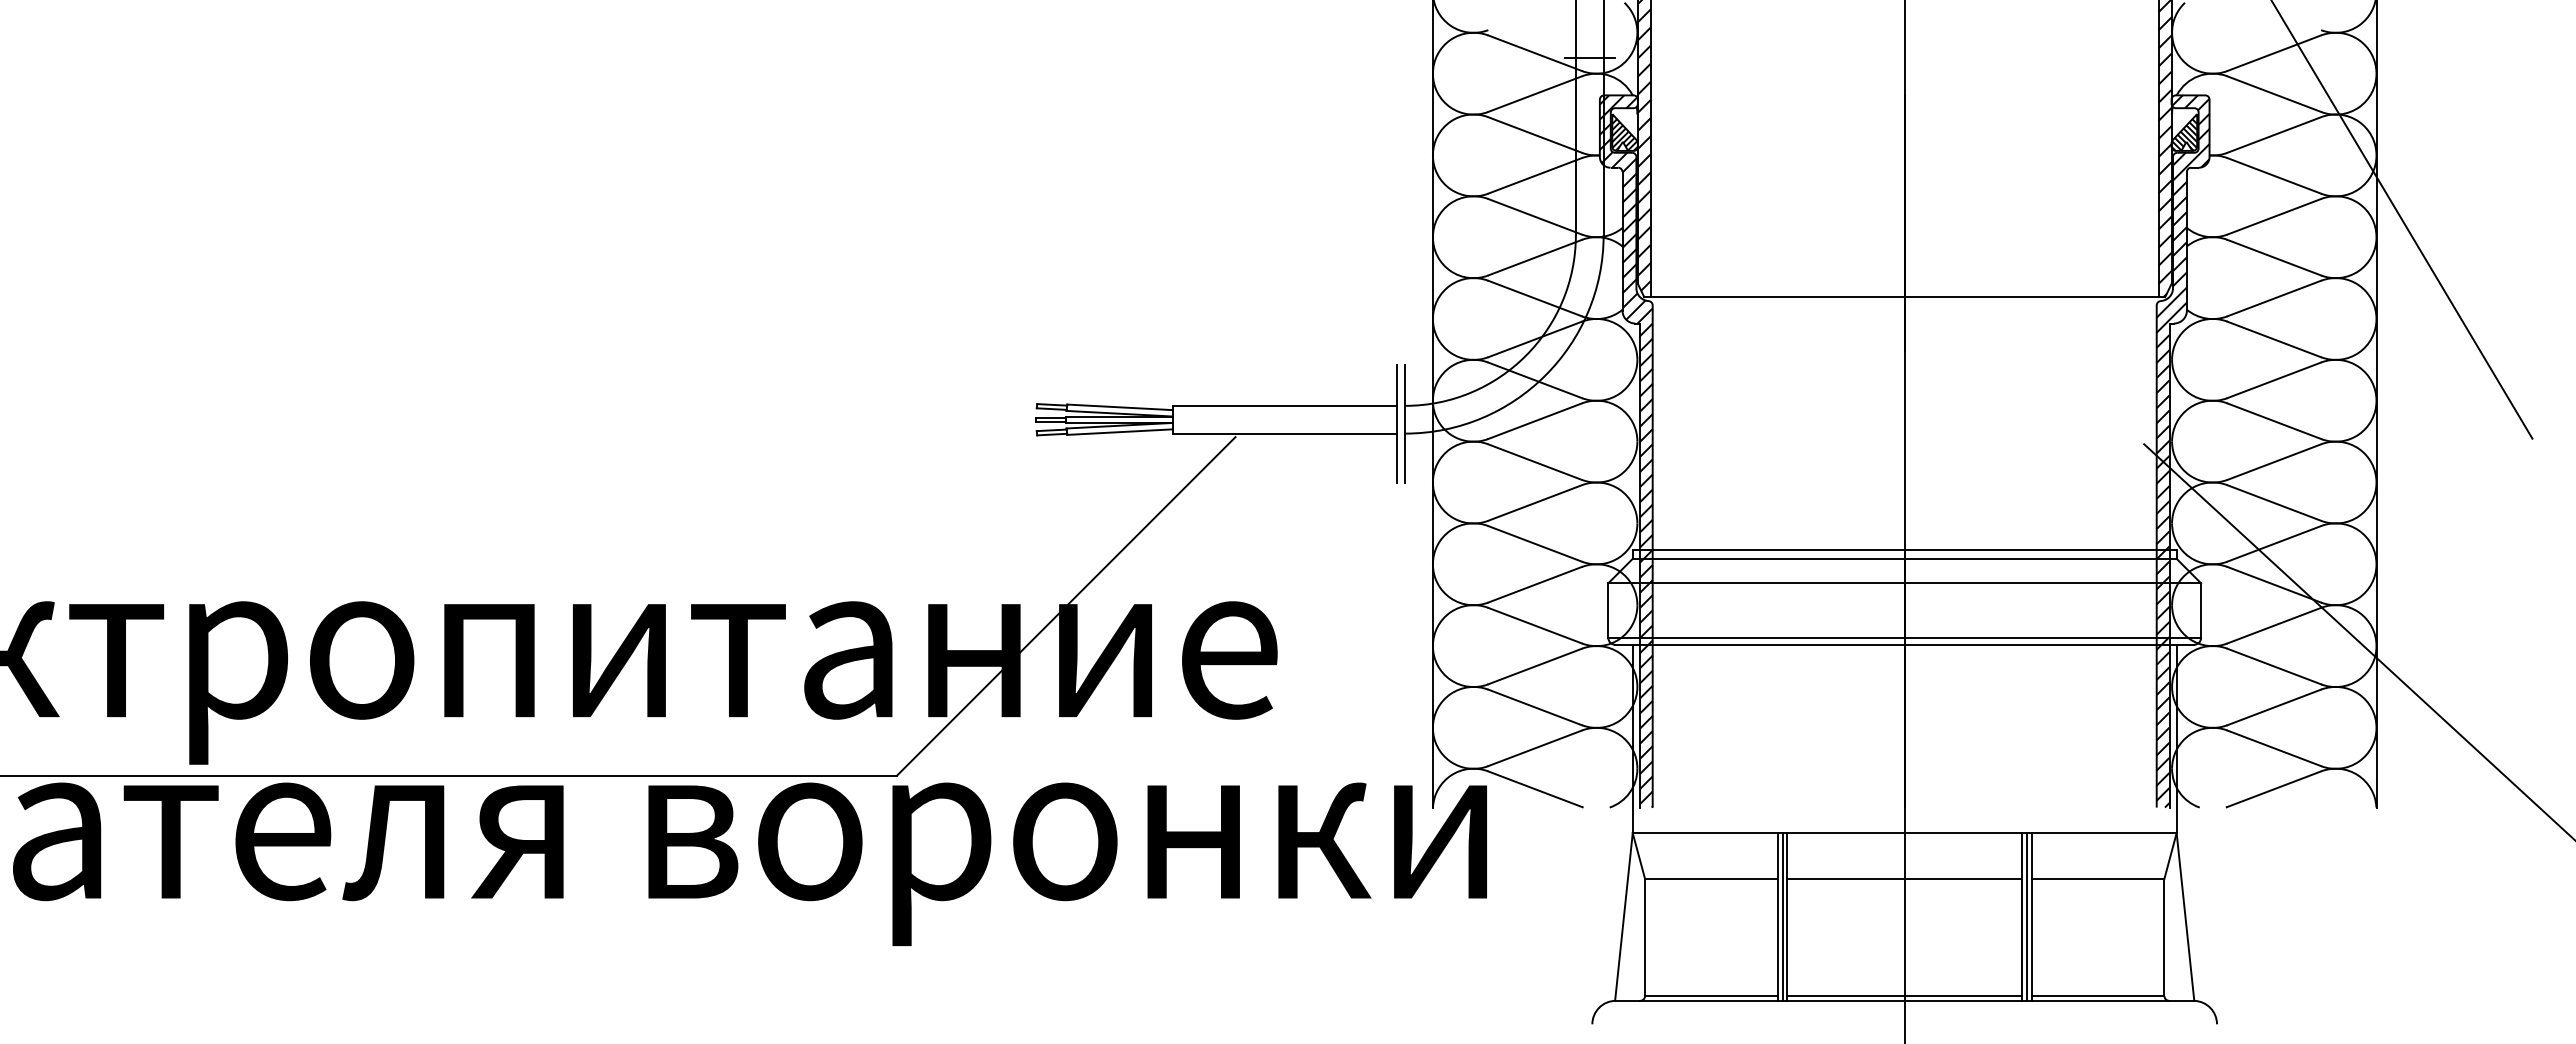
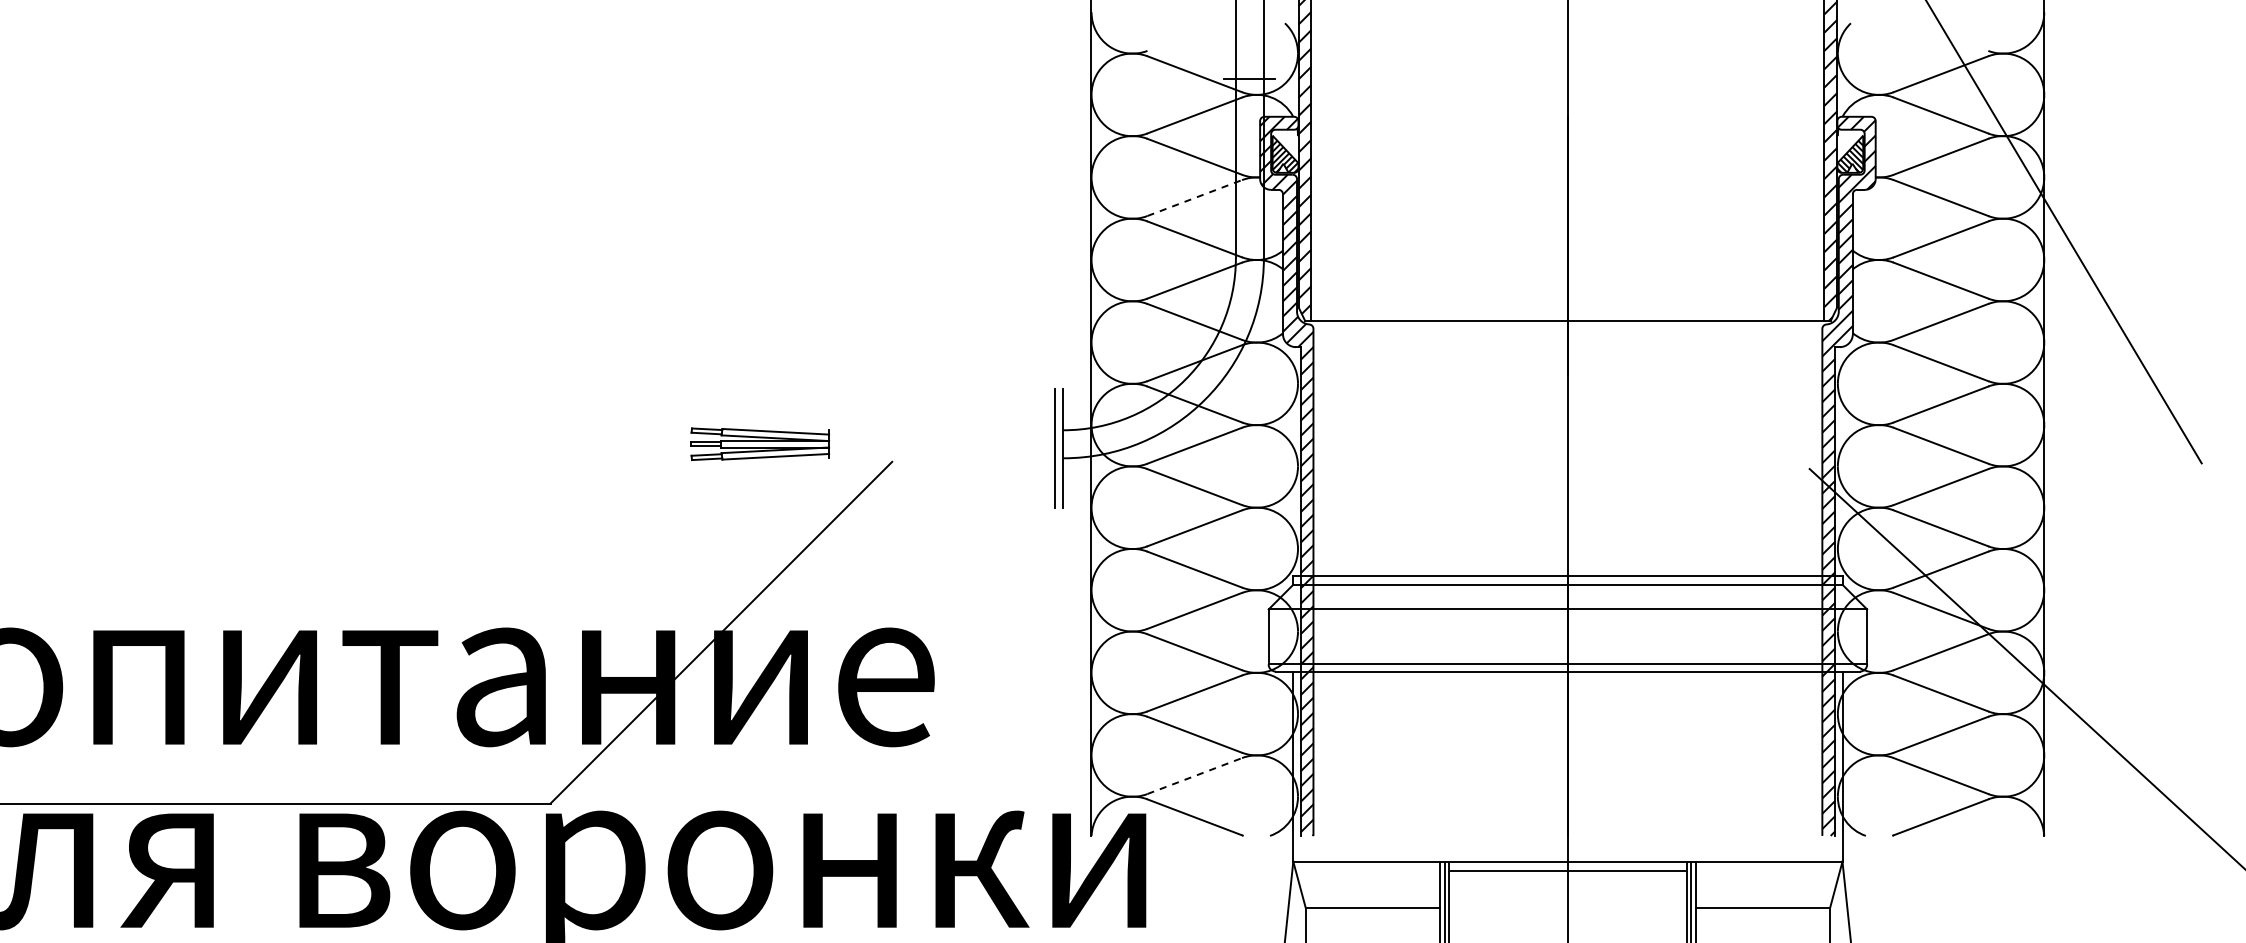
line: (1535, 175) -> (1195, 197), solid -> dashed
line: (1284, 405) -> (941, 429), removed
line: (1284, 433) -> (941, 458), removed
line: (1535, 748) -> (1195, 776), solid -> dashed
line: (1904, 878) -> (1567, 871), moved

